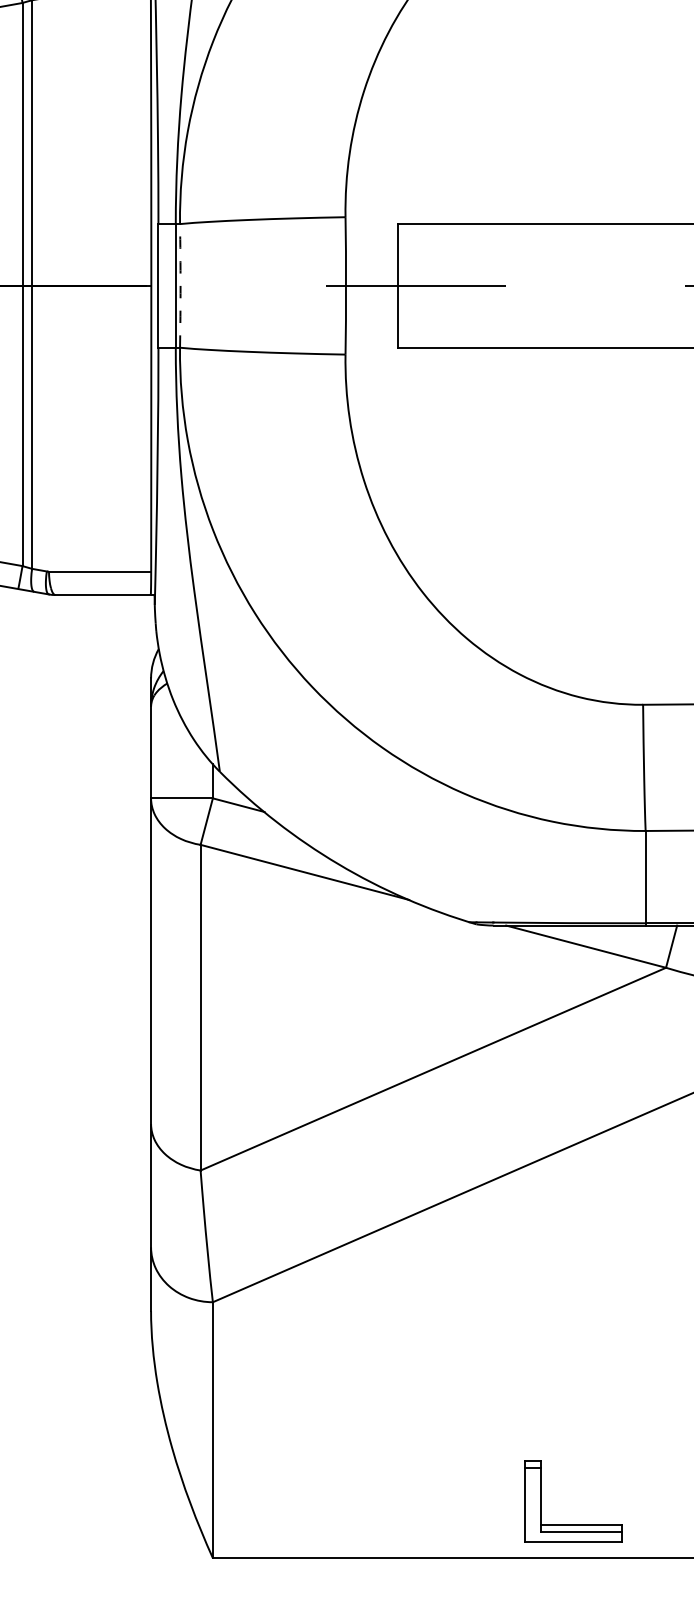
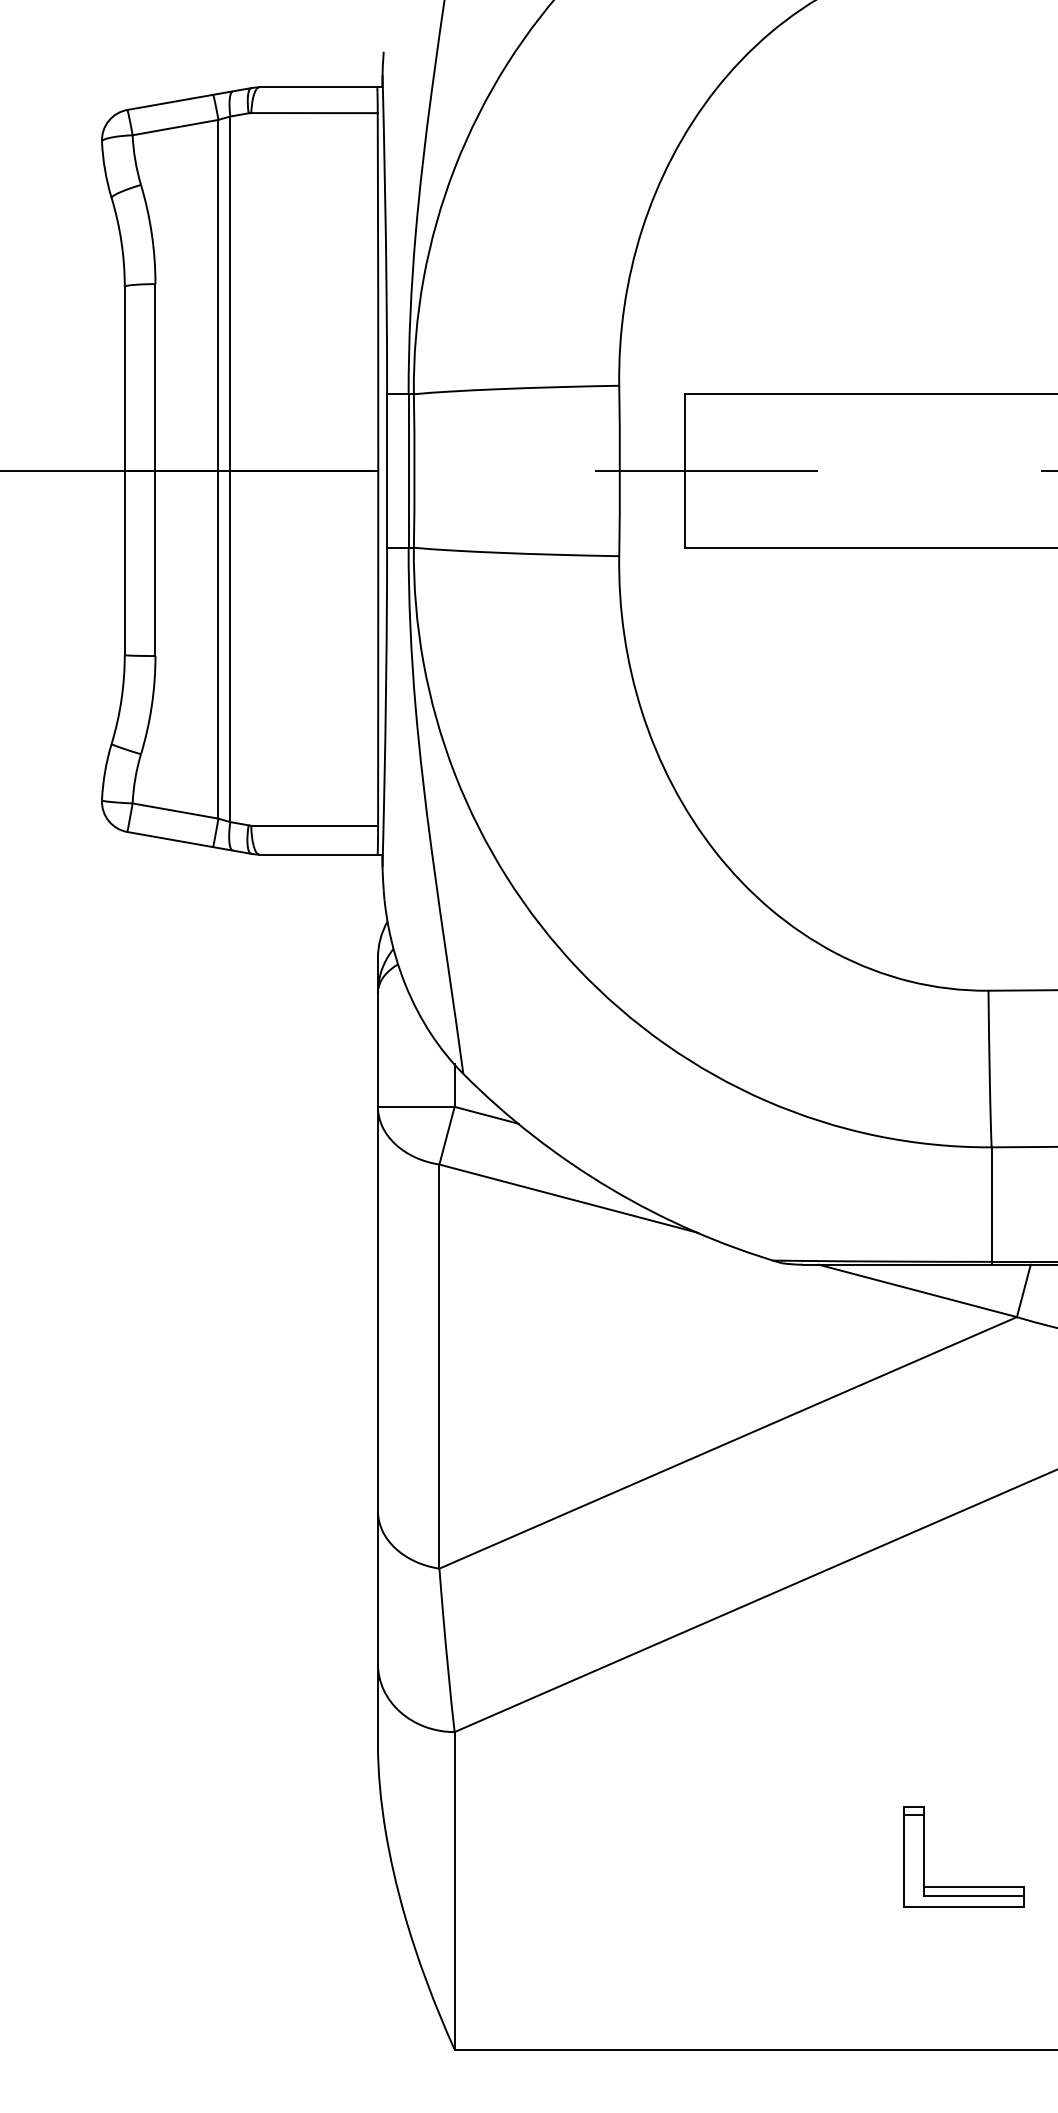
arc: (180, 286) -> (414, 471), dashed -> solid
part: (573, 1524) -> (963, 1886), moved

